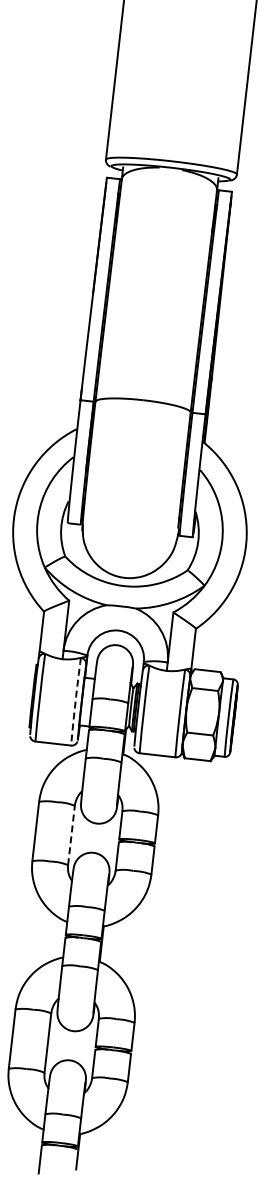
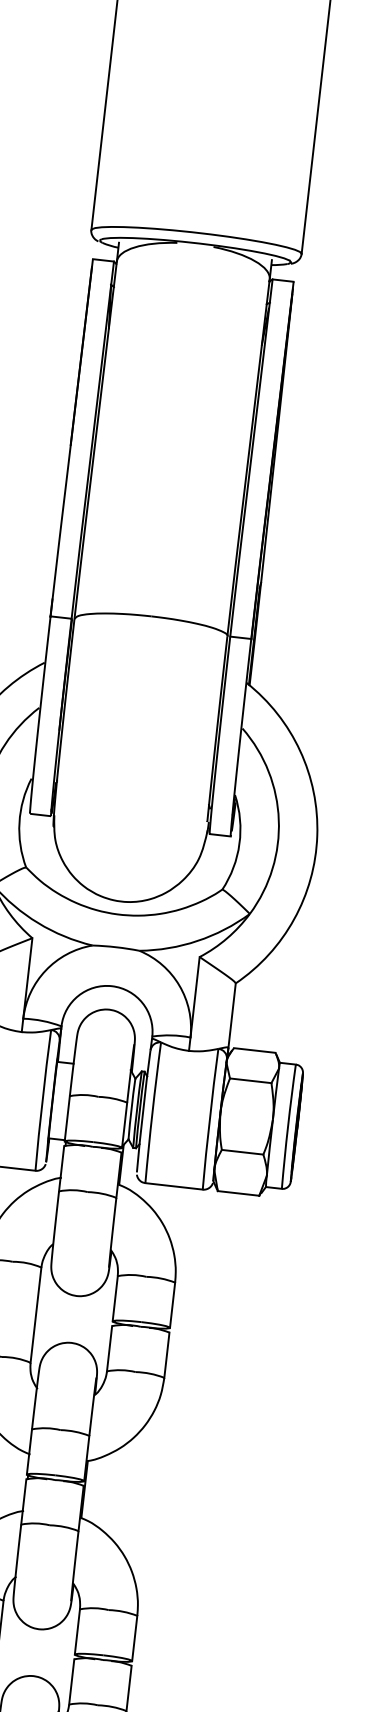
arc: (75, 701) -> (42, 1100), dashed -> solid
line: (71, 835) -> (36, 1315), dashed -> solid

